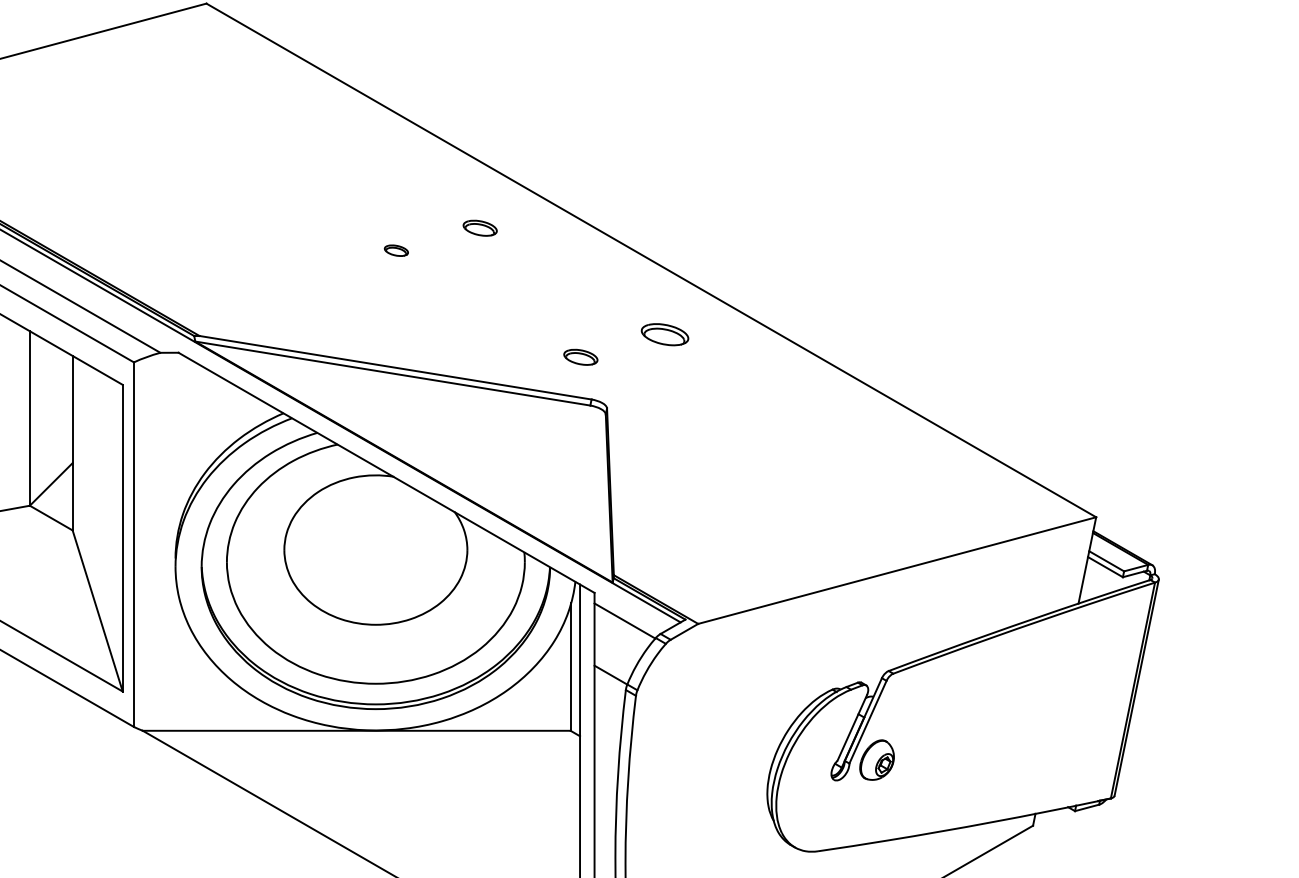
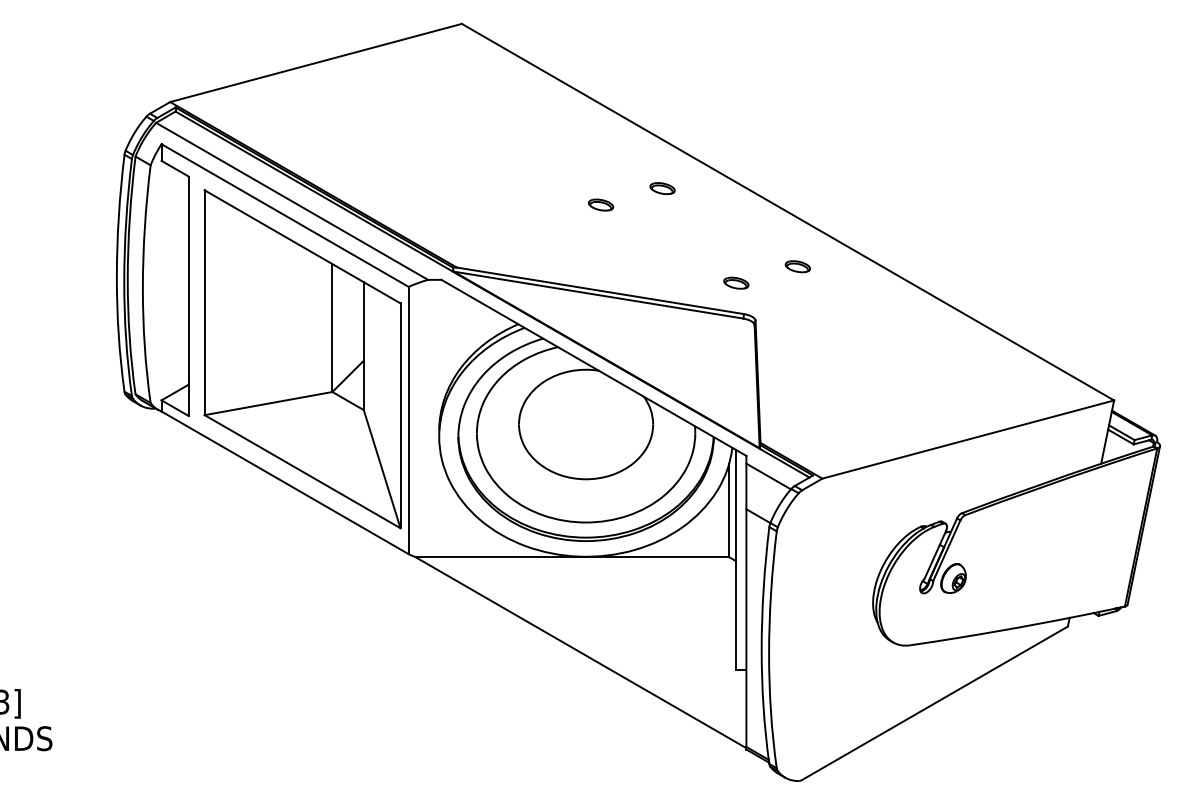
part: (396, 249) -> (601, 204), size x1.43
part: (664, 334) -> (797, 266), size x0.71

